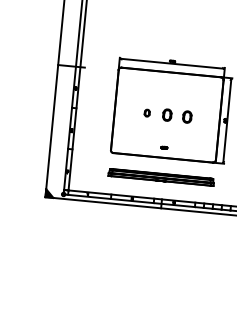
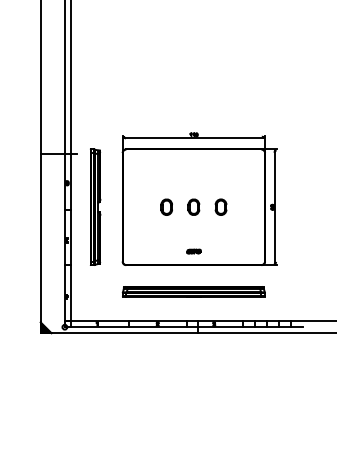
part: (94, 107) -> (95, 206), added
part: (147, 112) -> (166, 206), size x1.67
part: (163, 147) -> (193, 251), size x1.67

